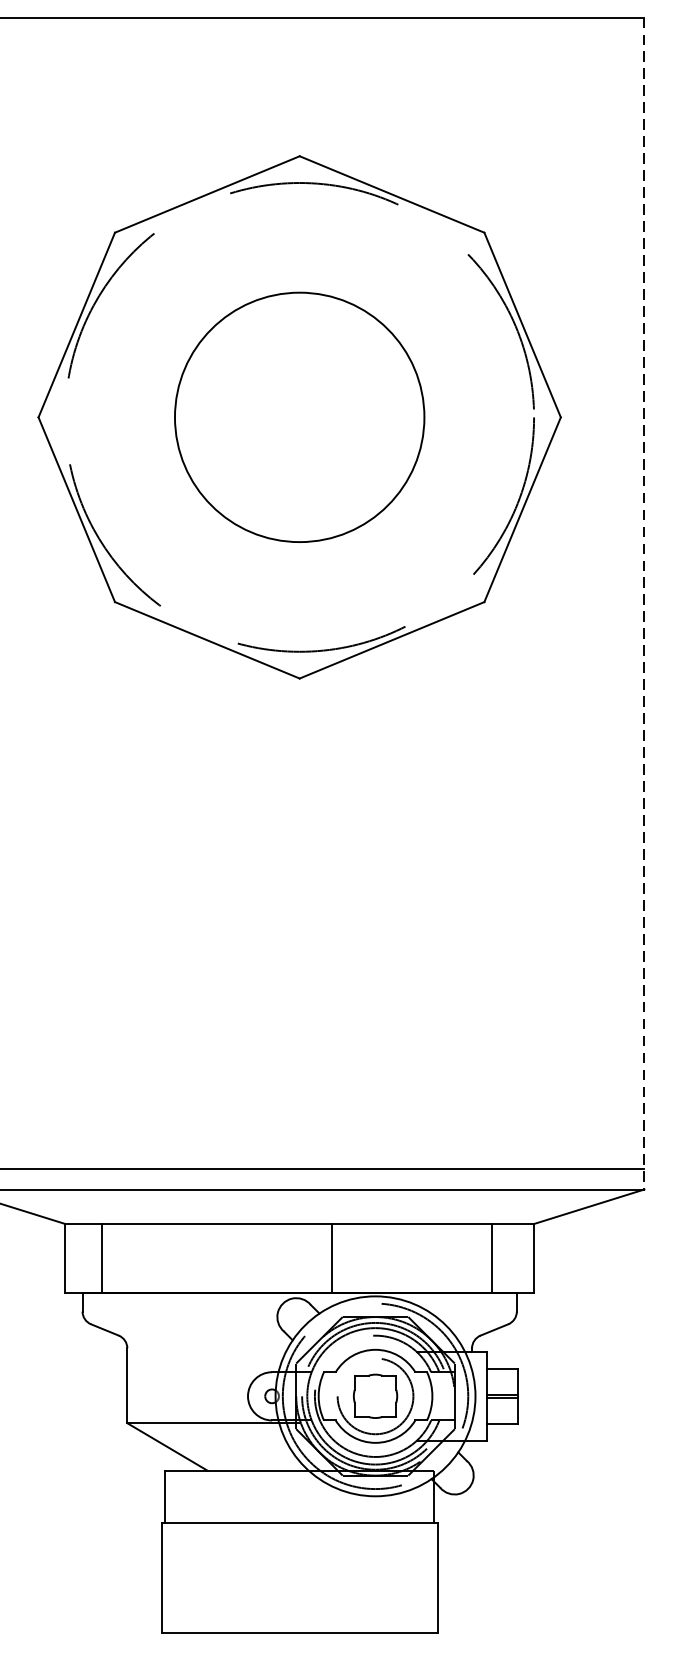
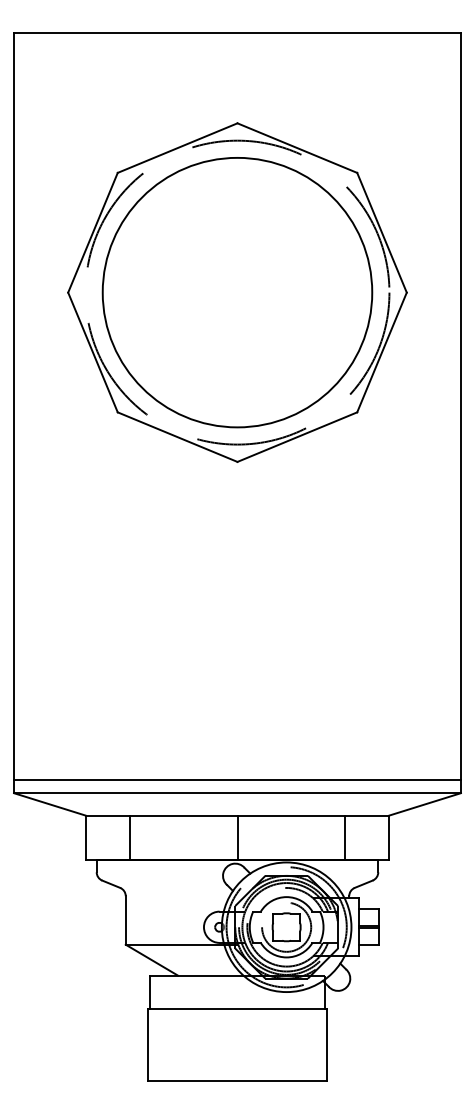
circle: (299, 417) -> (237, 292), size x1.67
line: (643, 603) -> (460, 413), dashed -> solid
line: (102, 1257) -> (130, 837), moved
line: (332, 1257) -> (237, 837), moved
line: (490, 1257) -> (344, 837), moved

